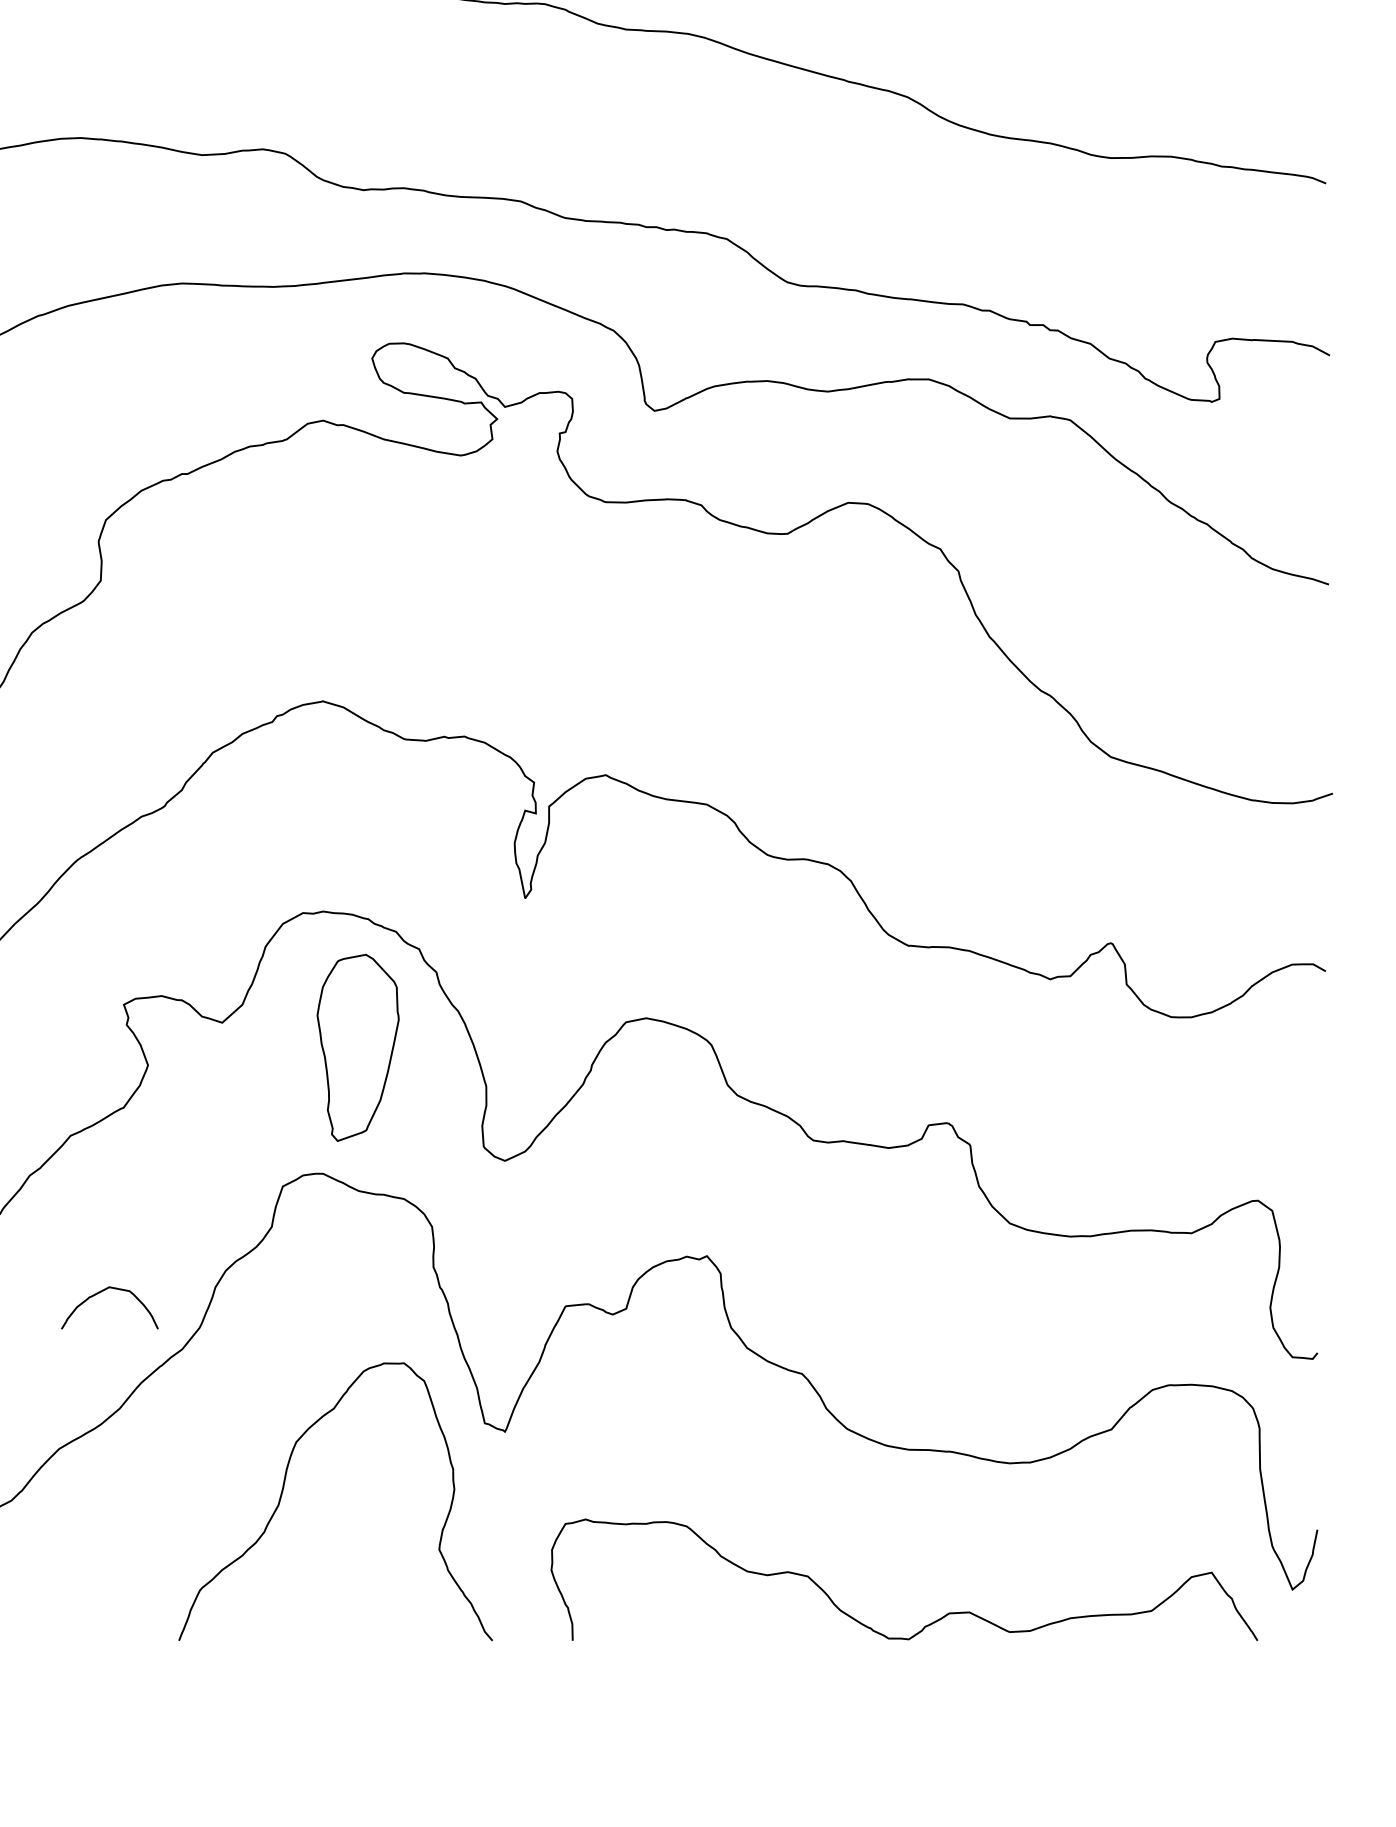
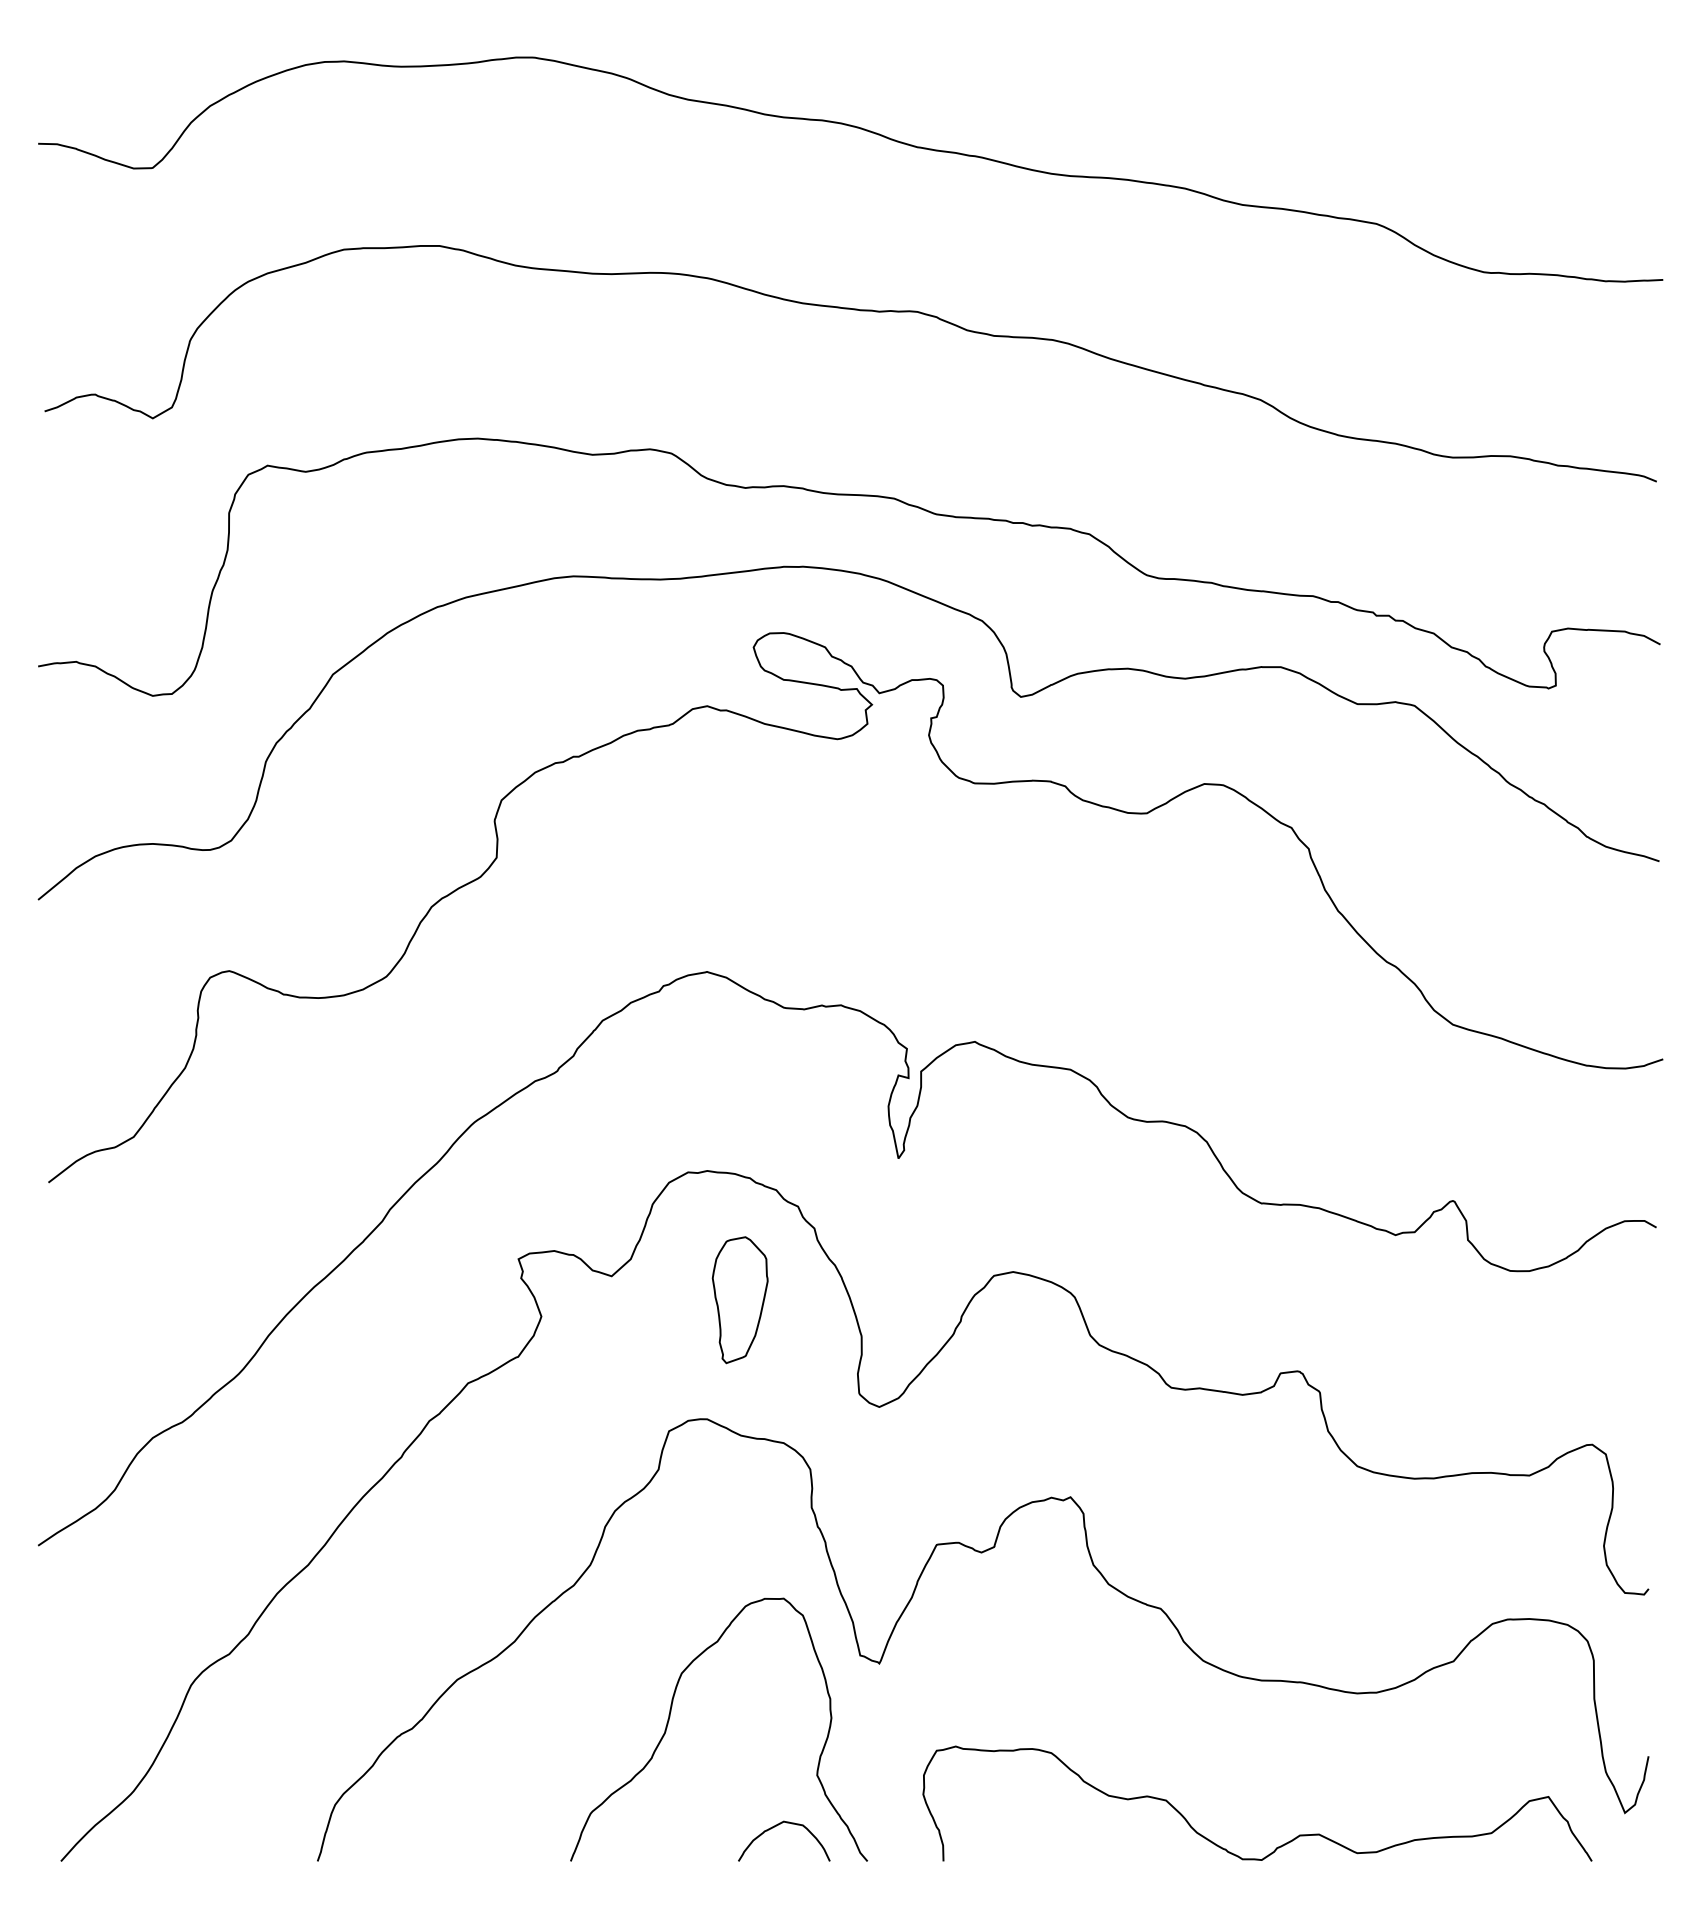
part: (357, 1048) -> (739, 1300), size x0.71
curve: (101, 1292) -> (776, 1826), moved

